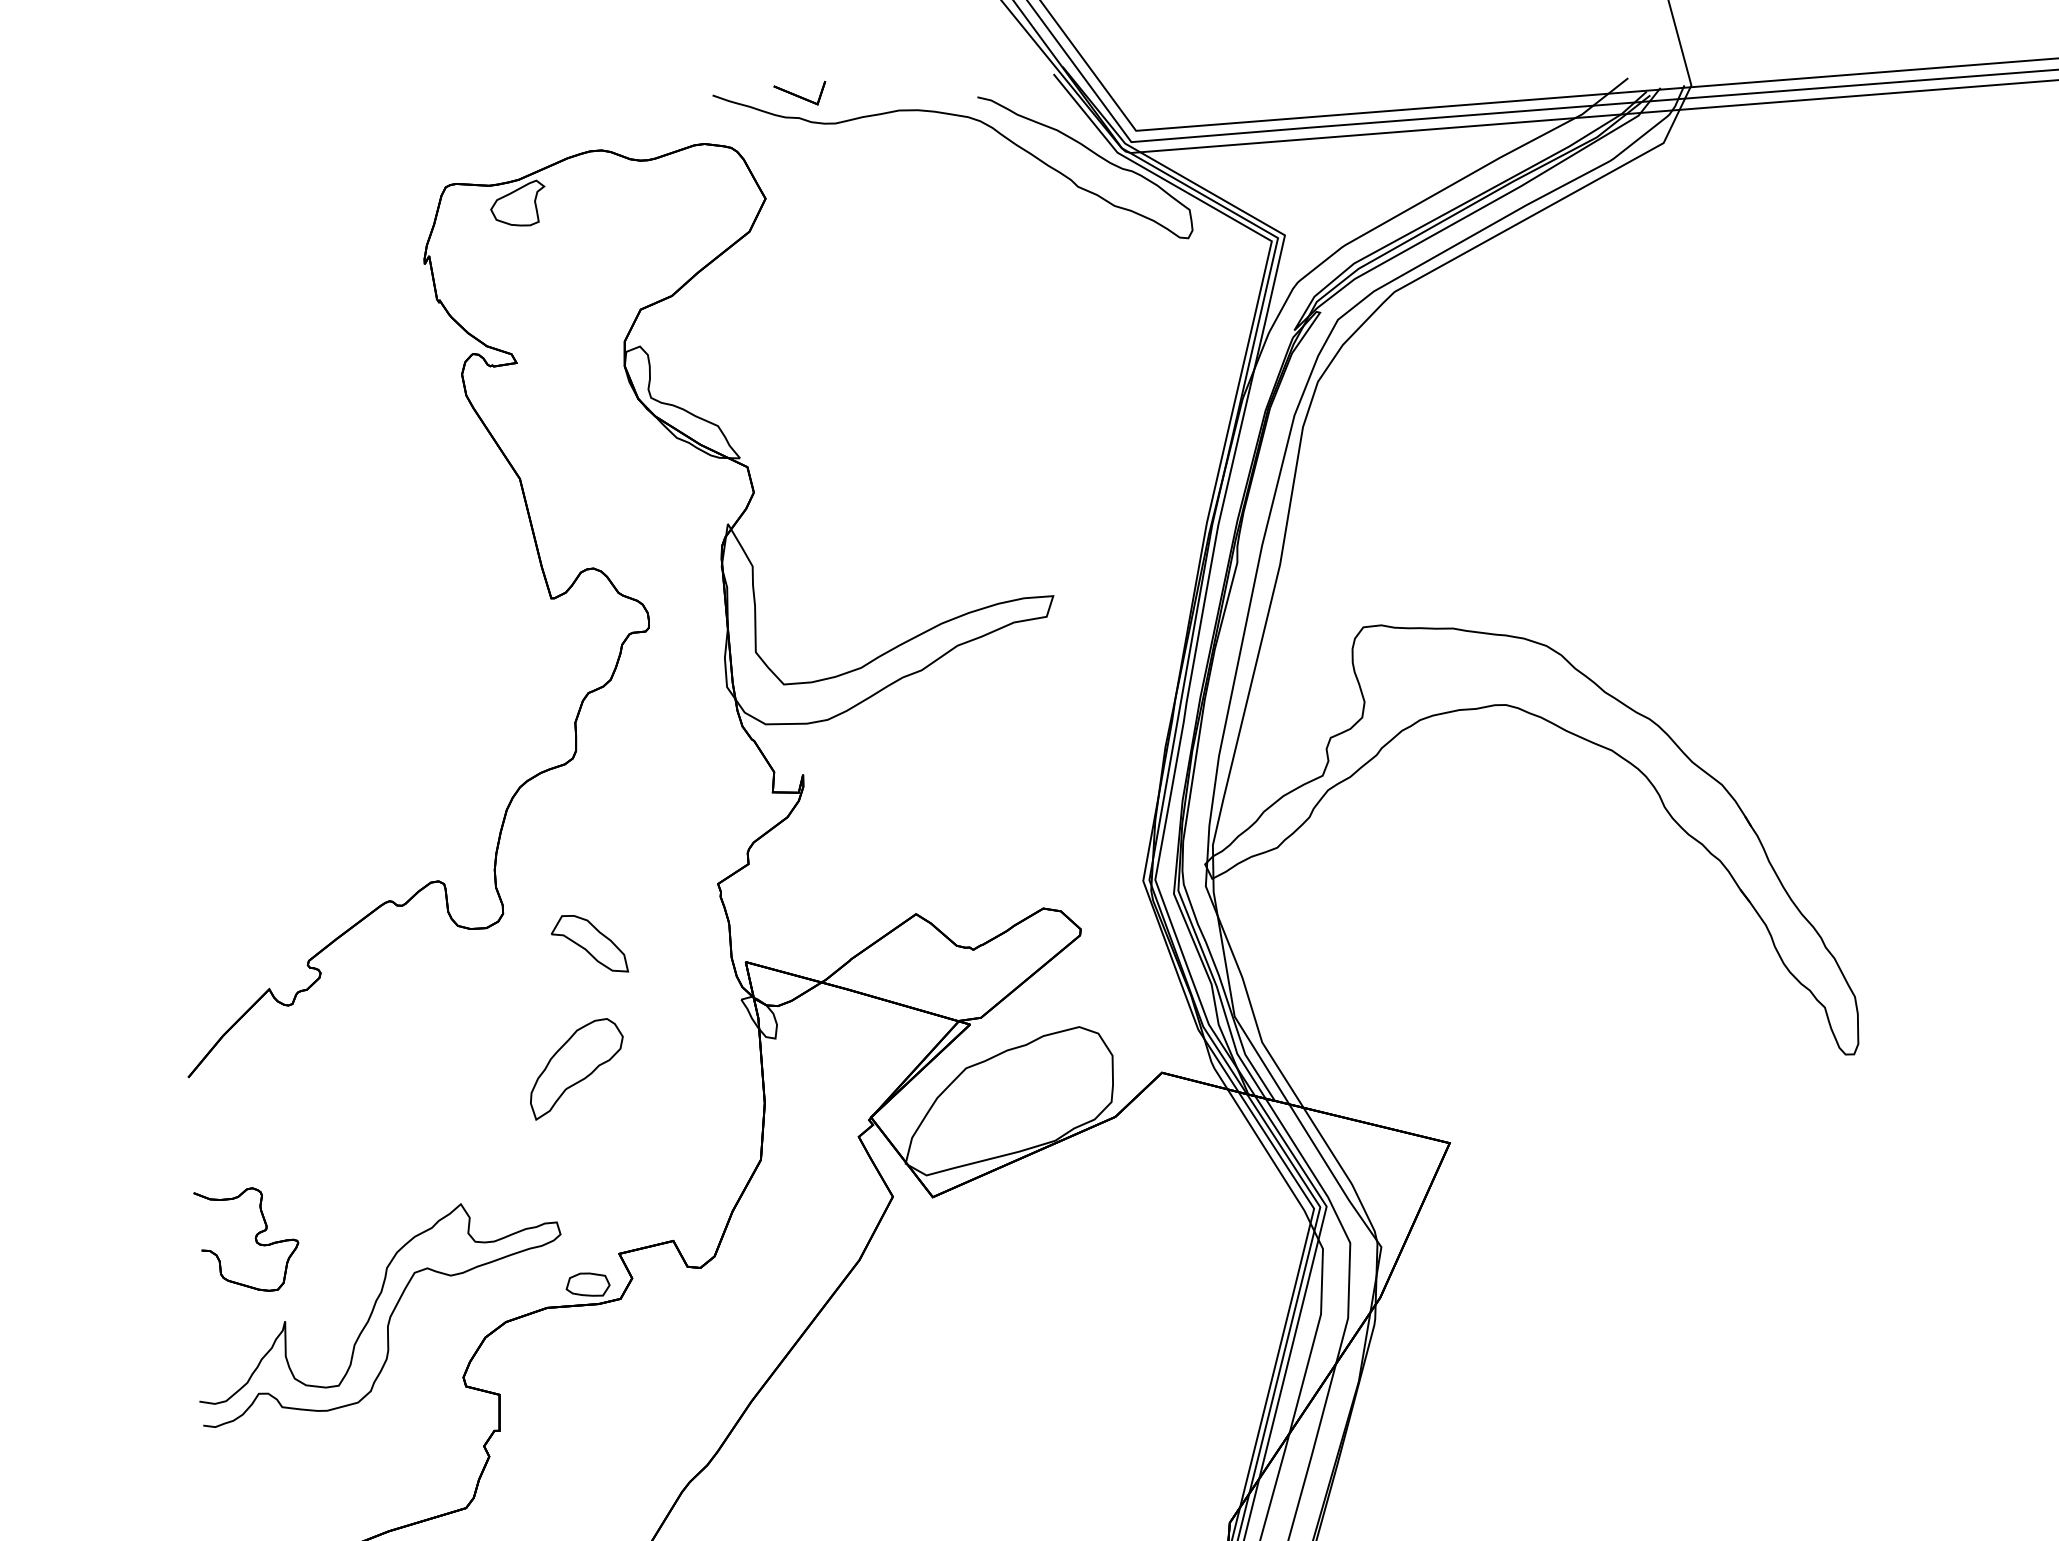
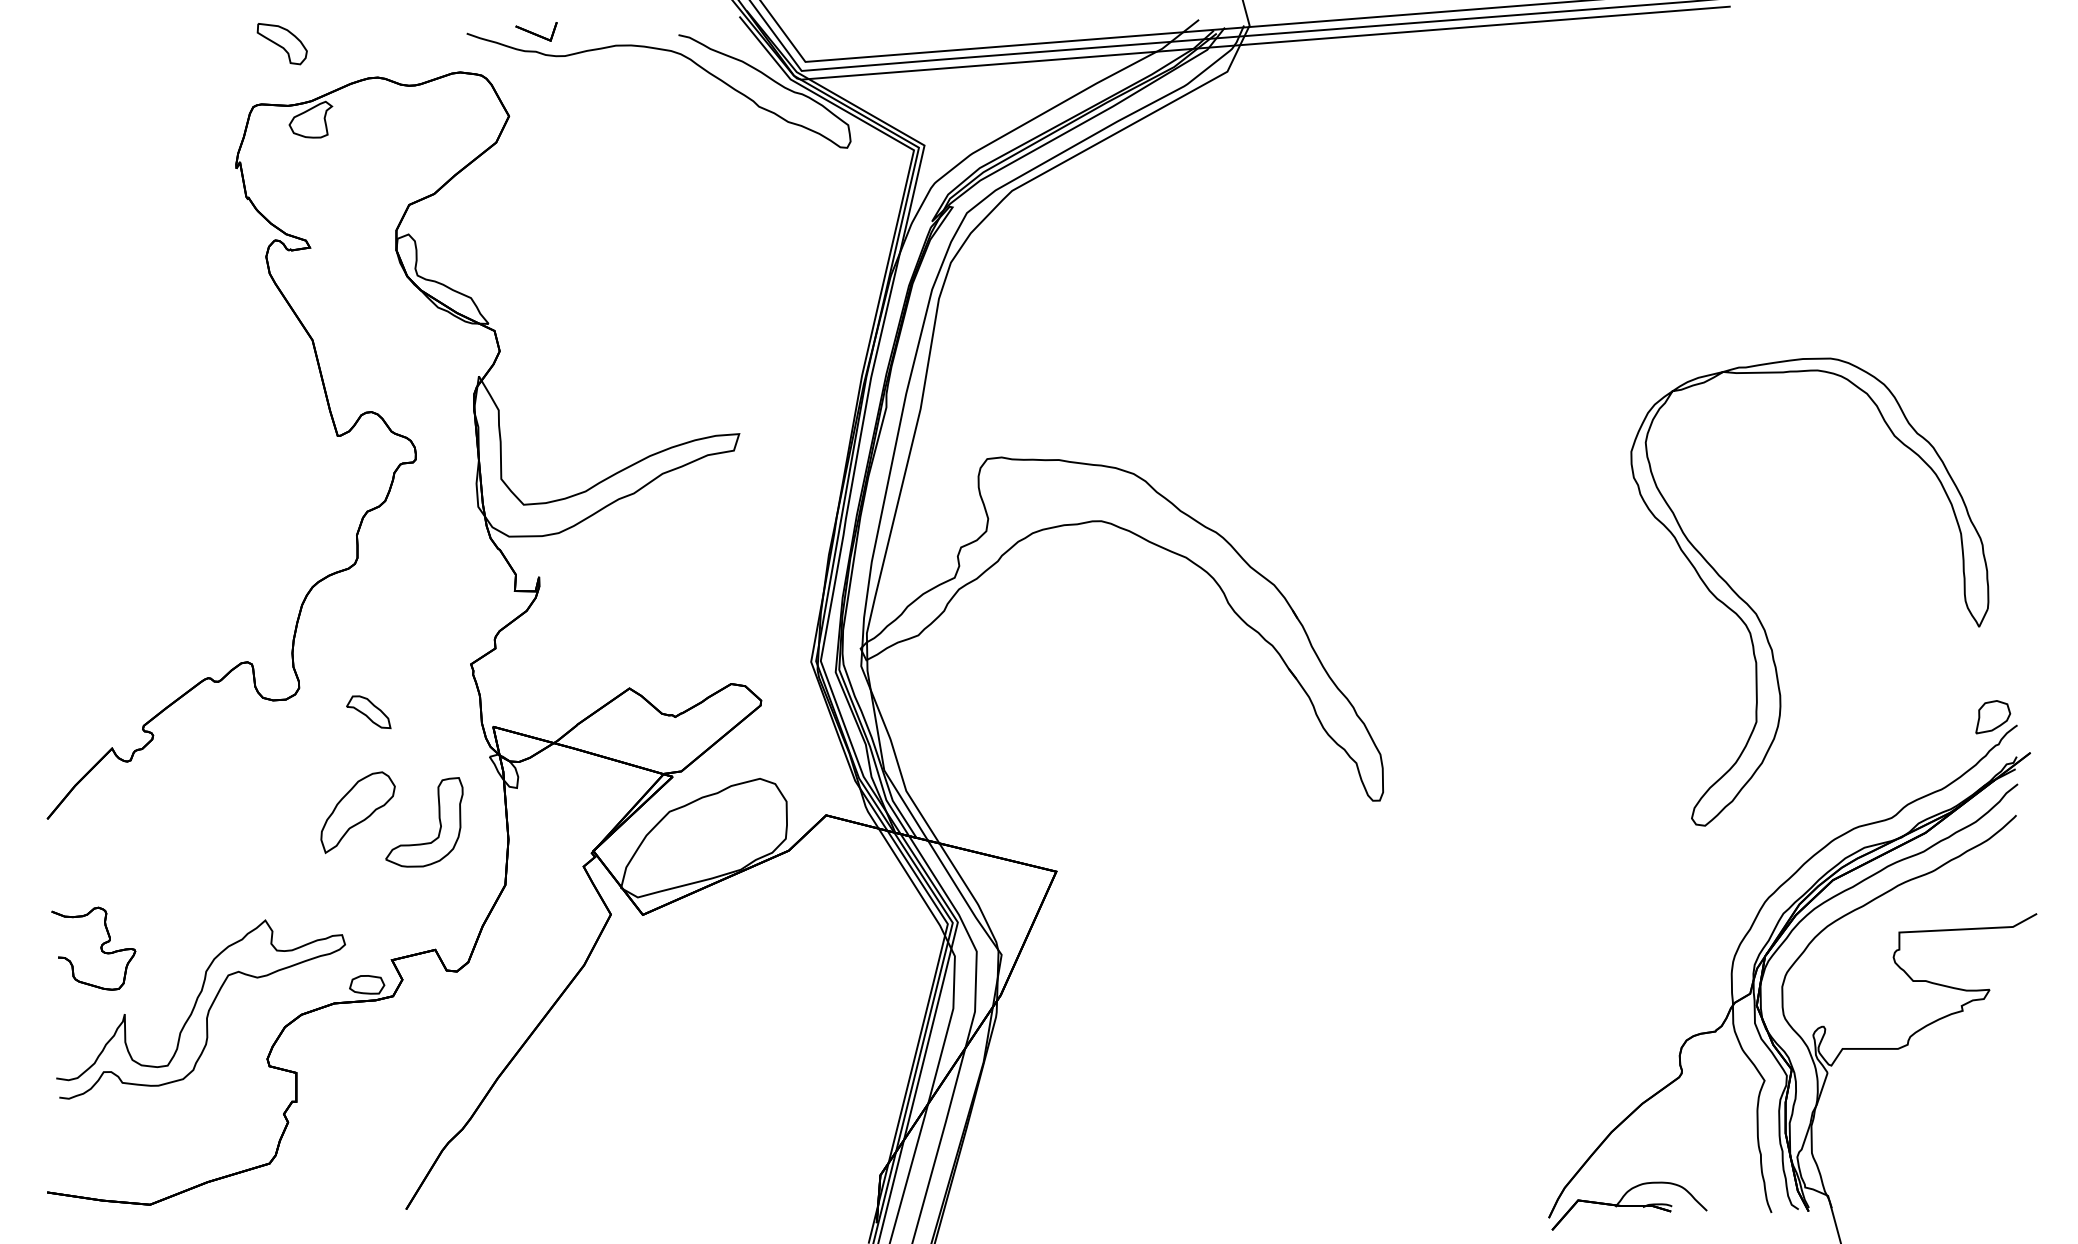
part: (481, 109) -> (281, 44), added
part: (589, 944) -> (368, 712), size x0.71
part: (677, 1076) -> (438, 818), added

